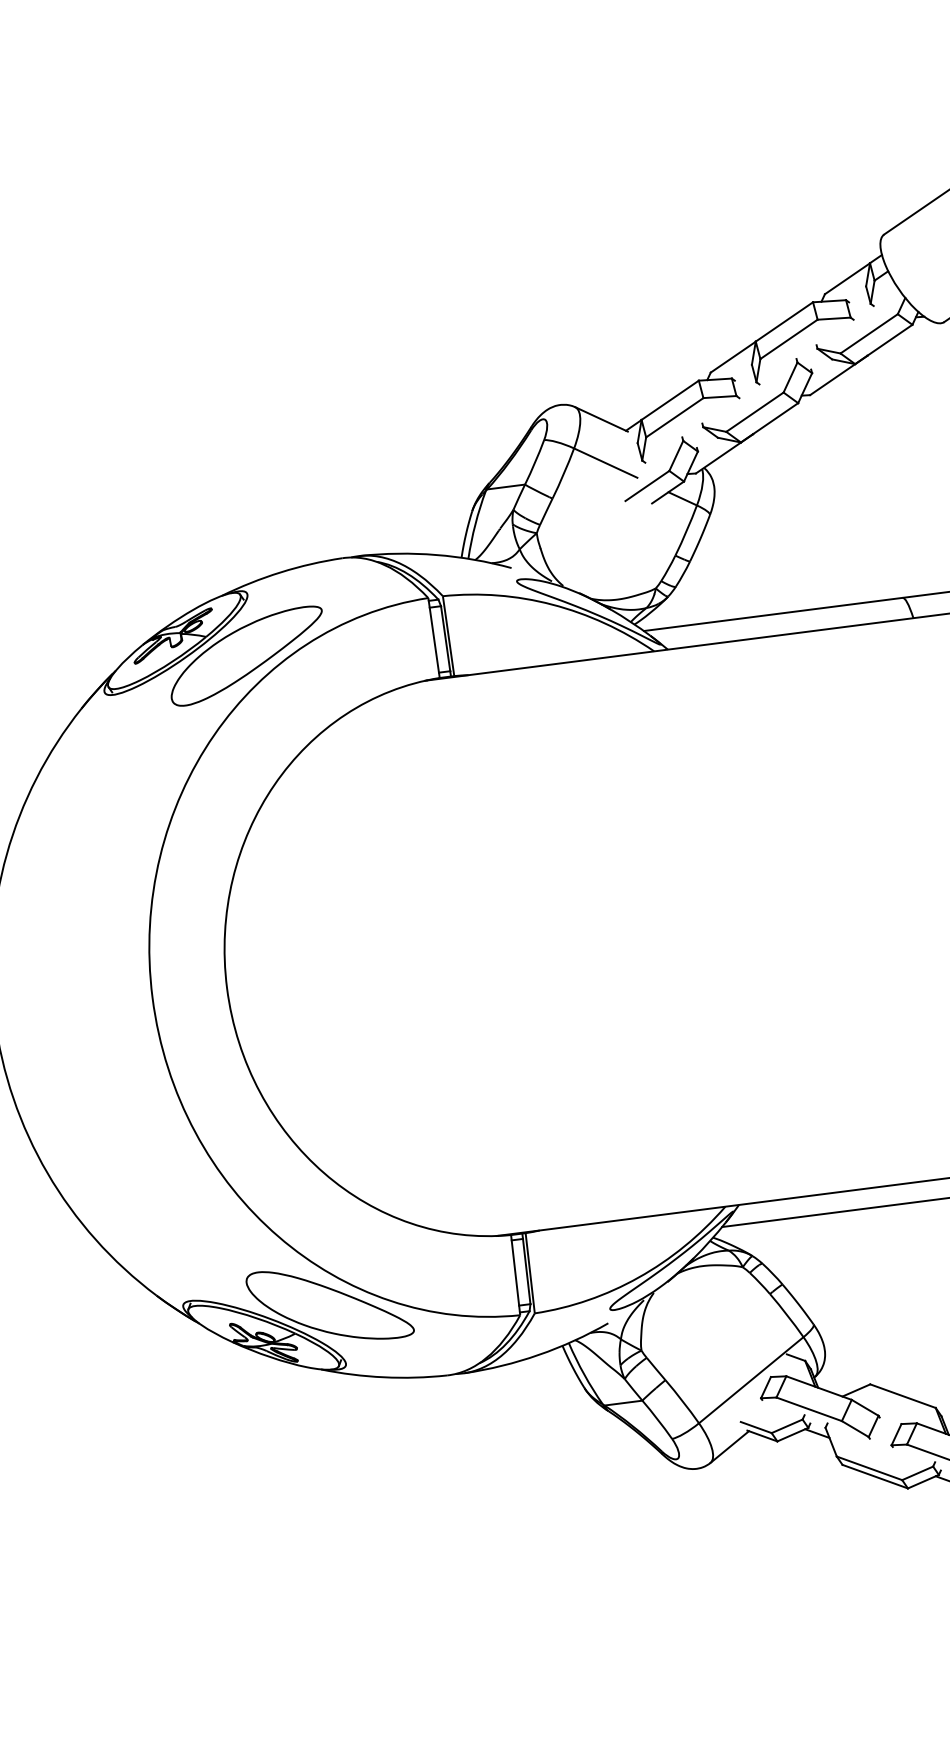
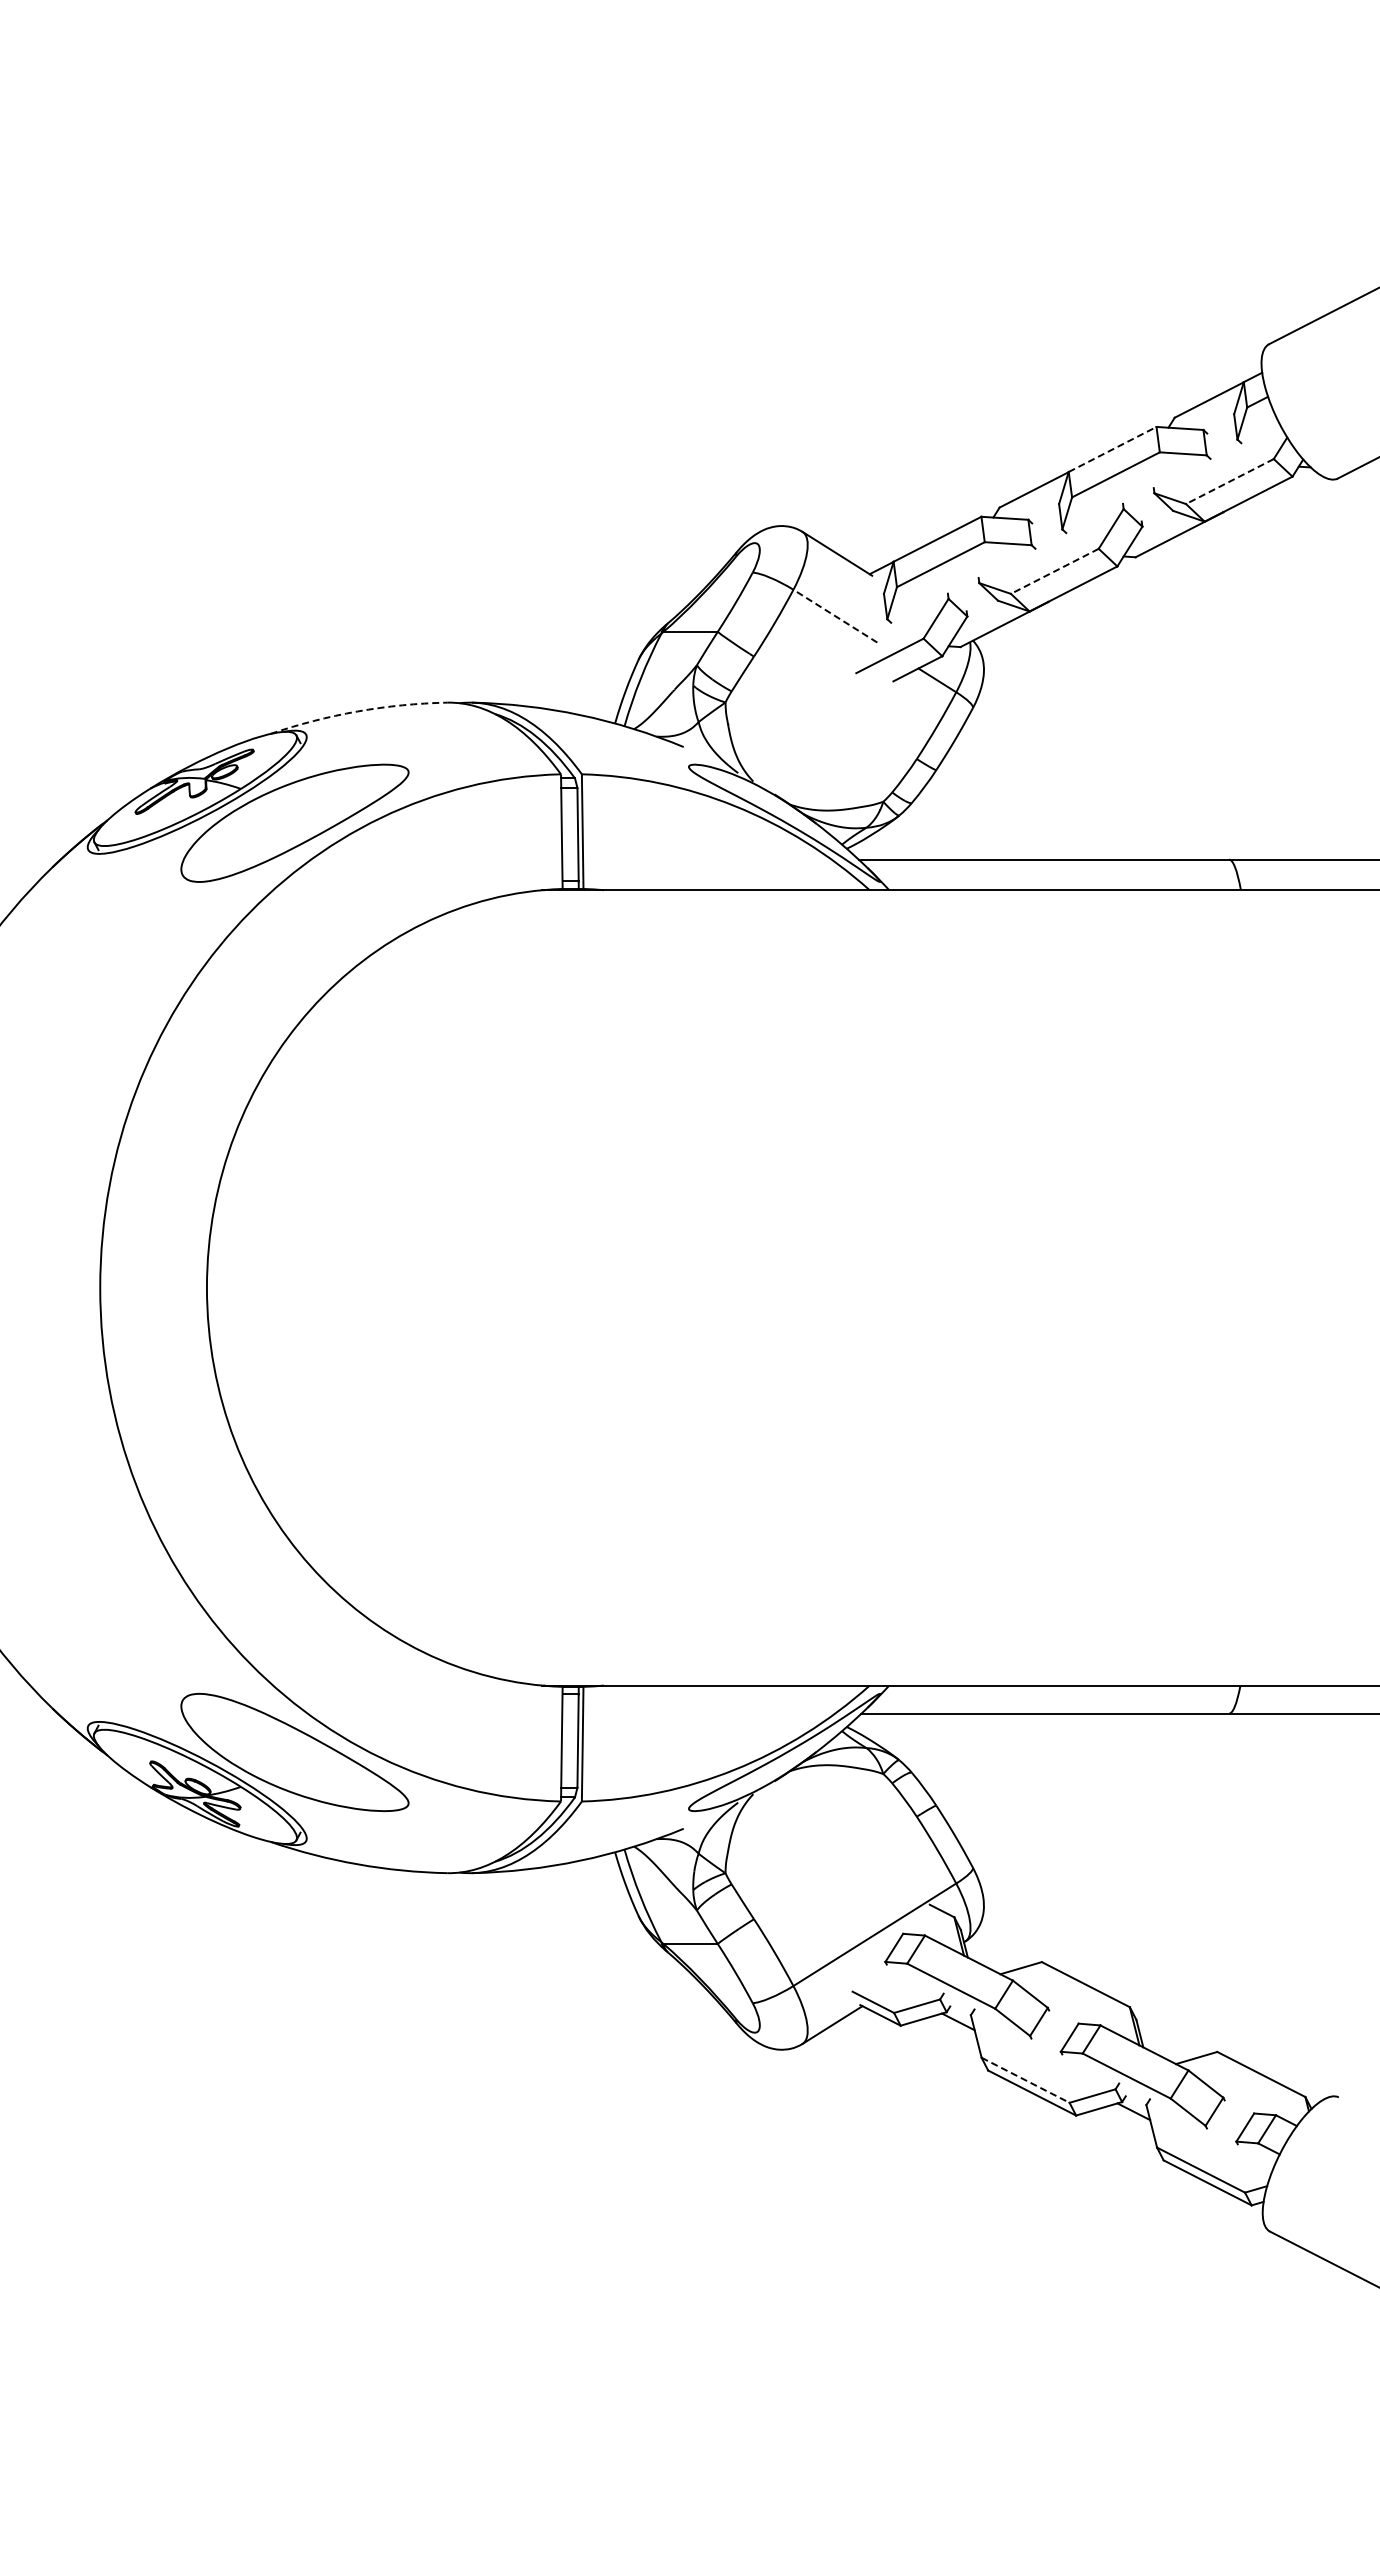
line: (785, 321) -> (1113, 449), solid -> dashed
line: (868, 333) -> (1229, 481), solid -> dashed
line: (754, 412) -> (1054, 571), solid -> dashed
line: (605, 463) -> (835, 616), solid -> dashed
arc: (280, 572) -> (357, 711), solid -> dashed
line: (870, 1468) -> (1026, 2080), solid -> dashed

